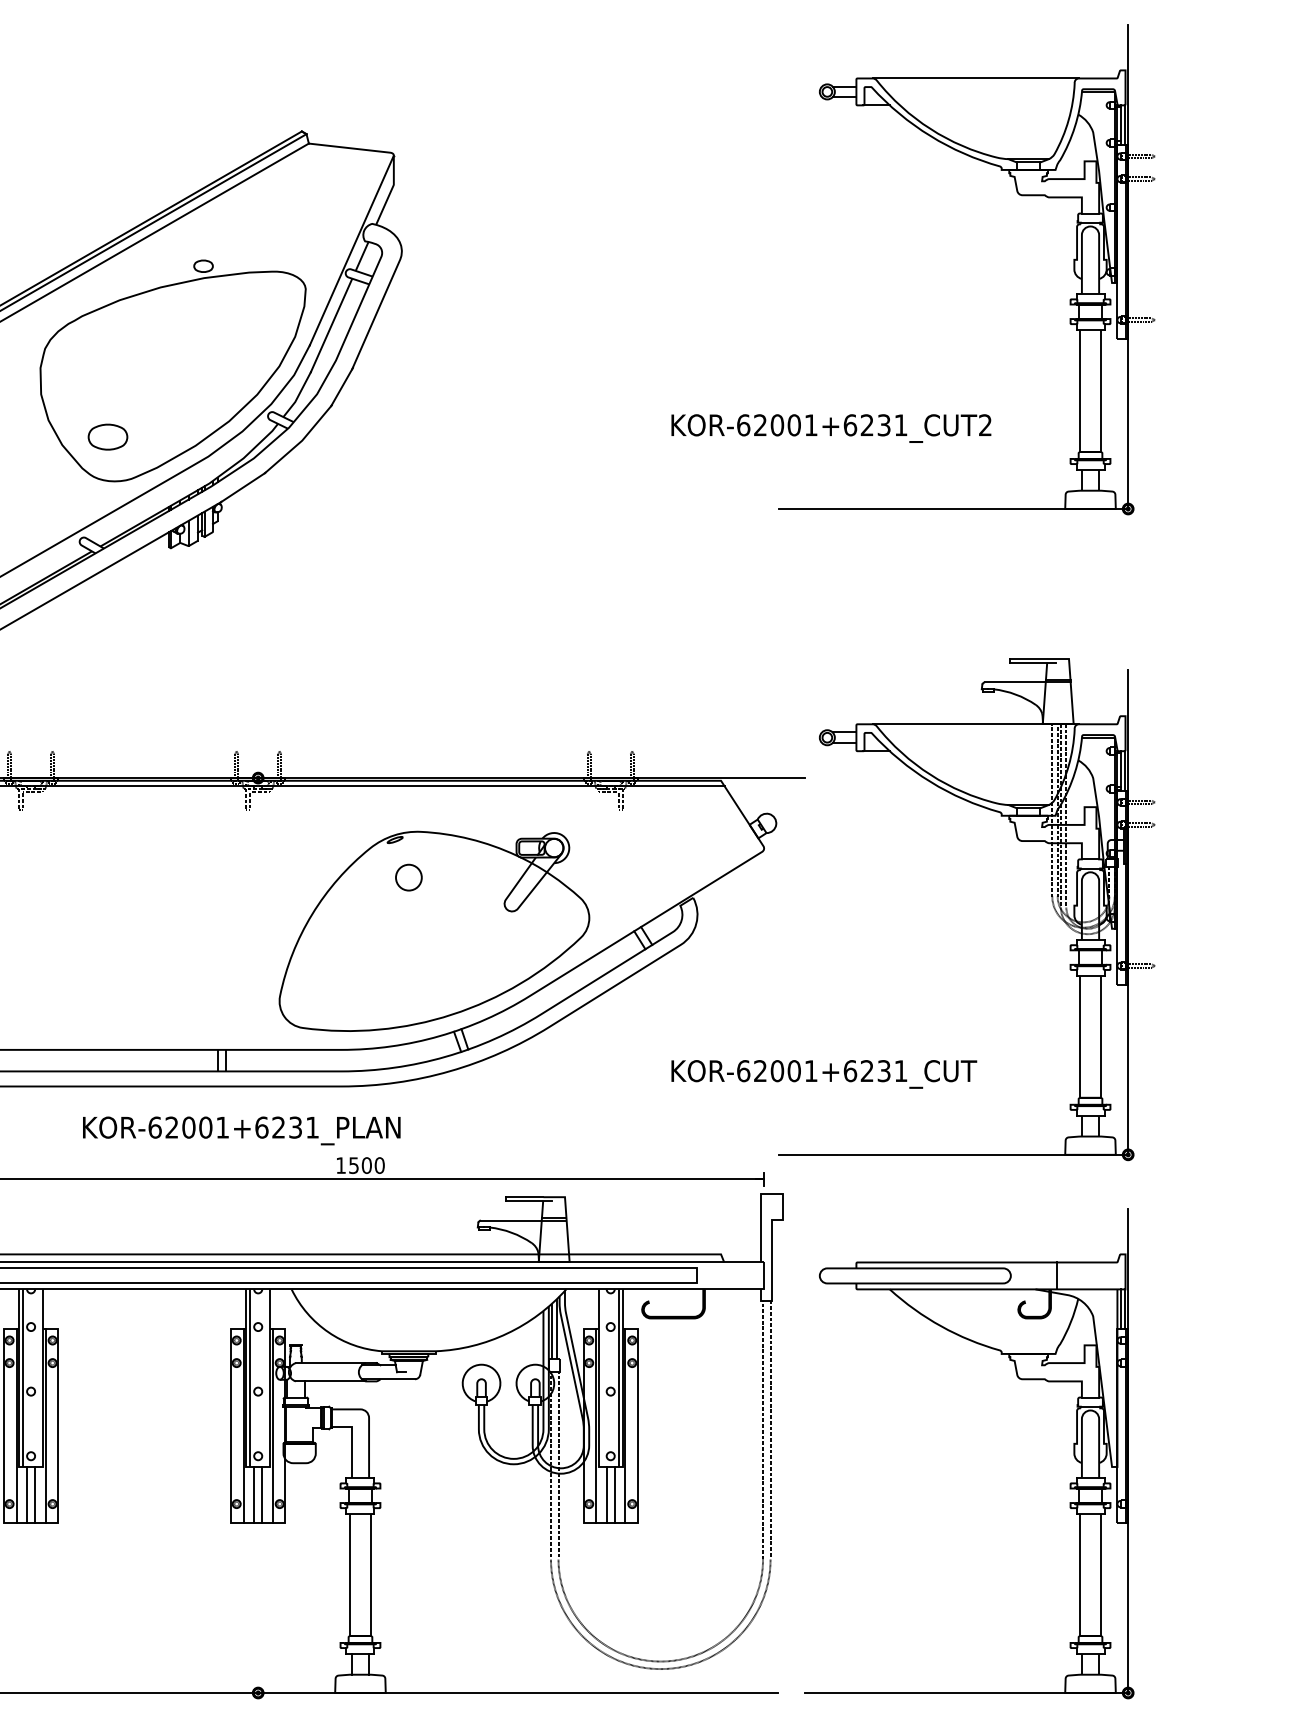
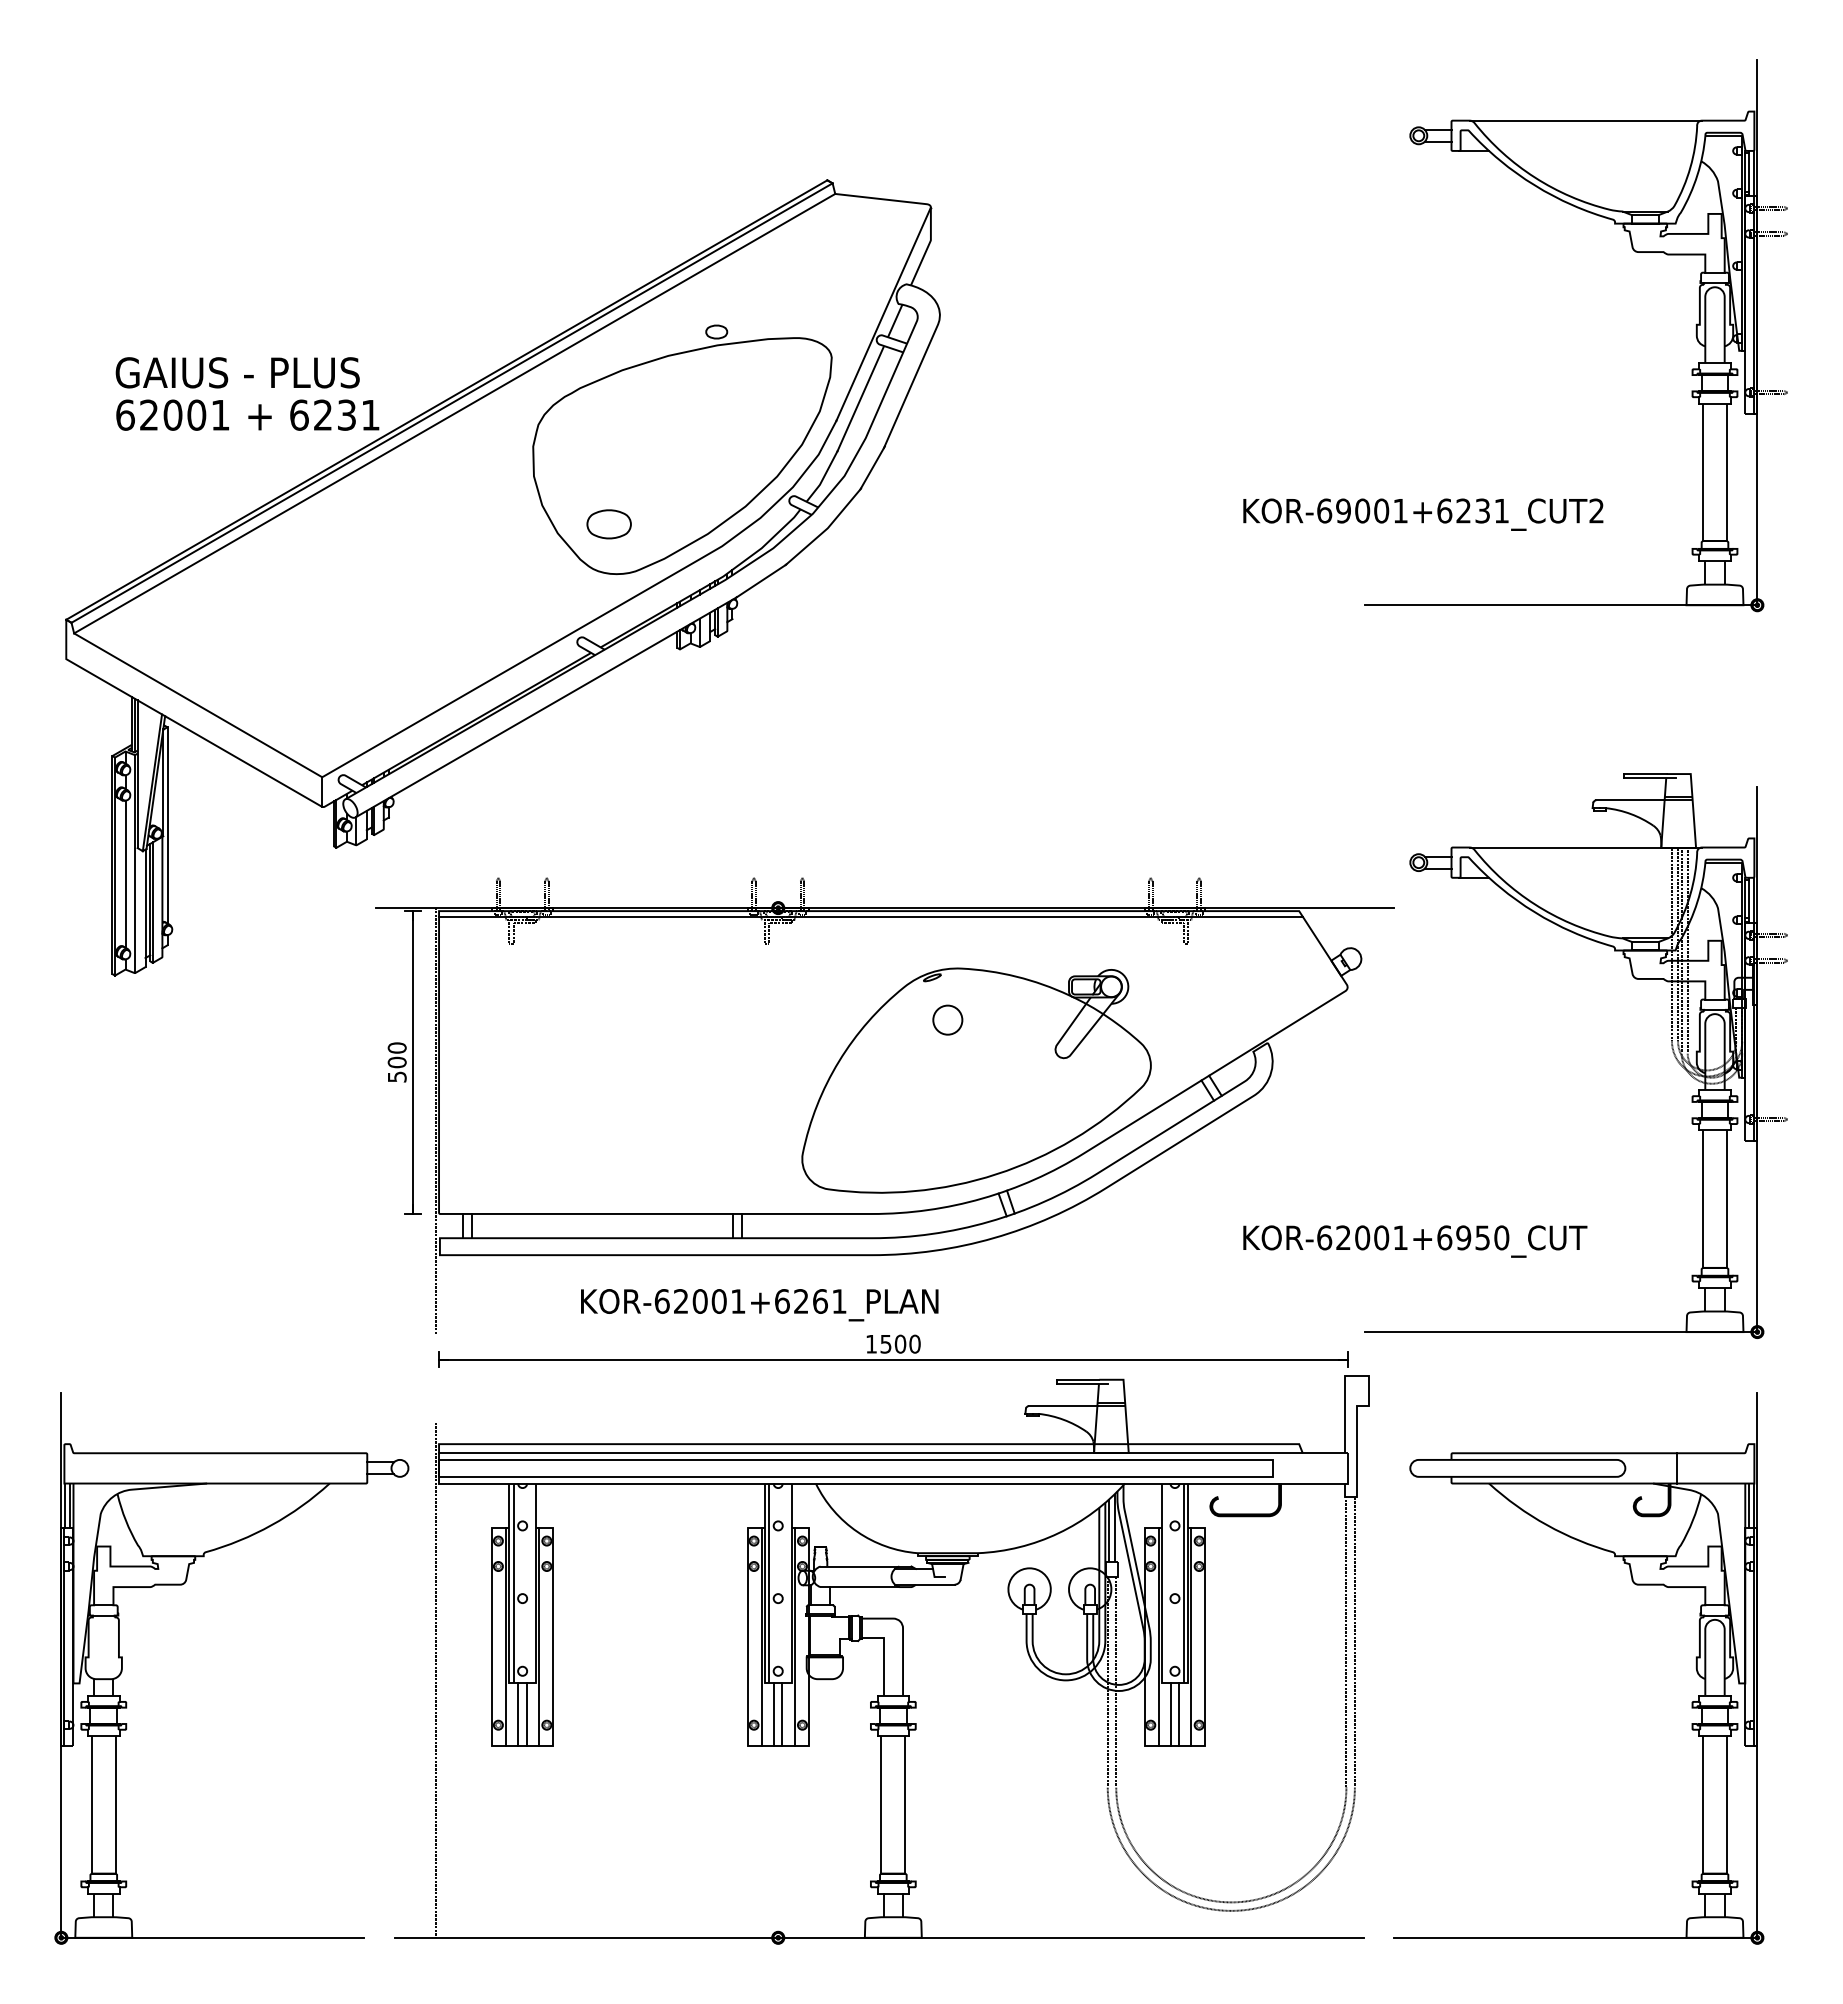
text: (760, 424) -> (1343, 510), KOR-62001+6231_CUT2 -> KOR-69001+6231_CUT2
text: (883, 1070) -> (1482, 1237), KOR-62001+6231_CUT -> KOR-62001+6950_CUT
text: (295, 1127) -> (820, 1301), KOR-62001+6231_PLAN -> KOR-62001+6261_PLAN

